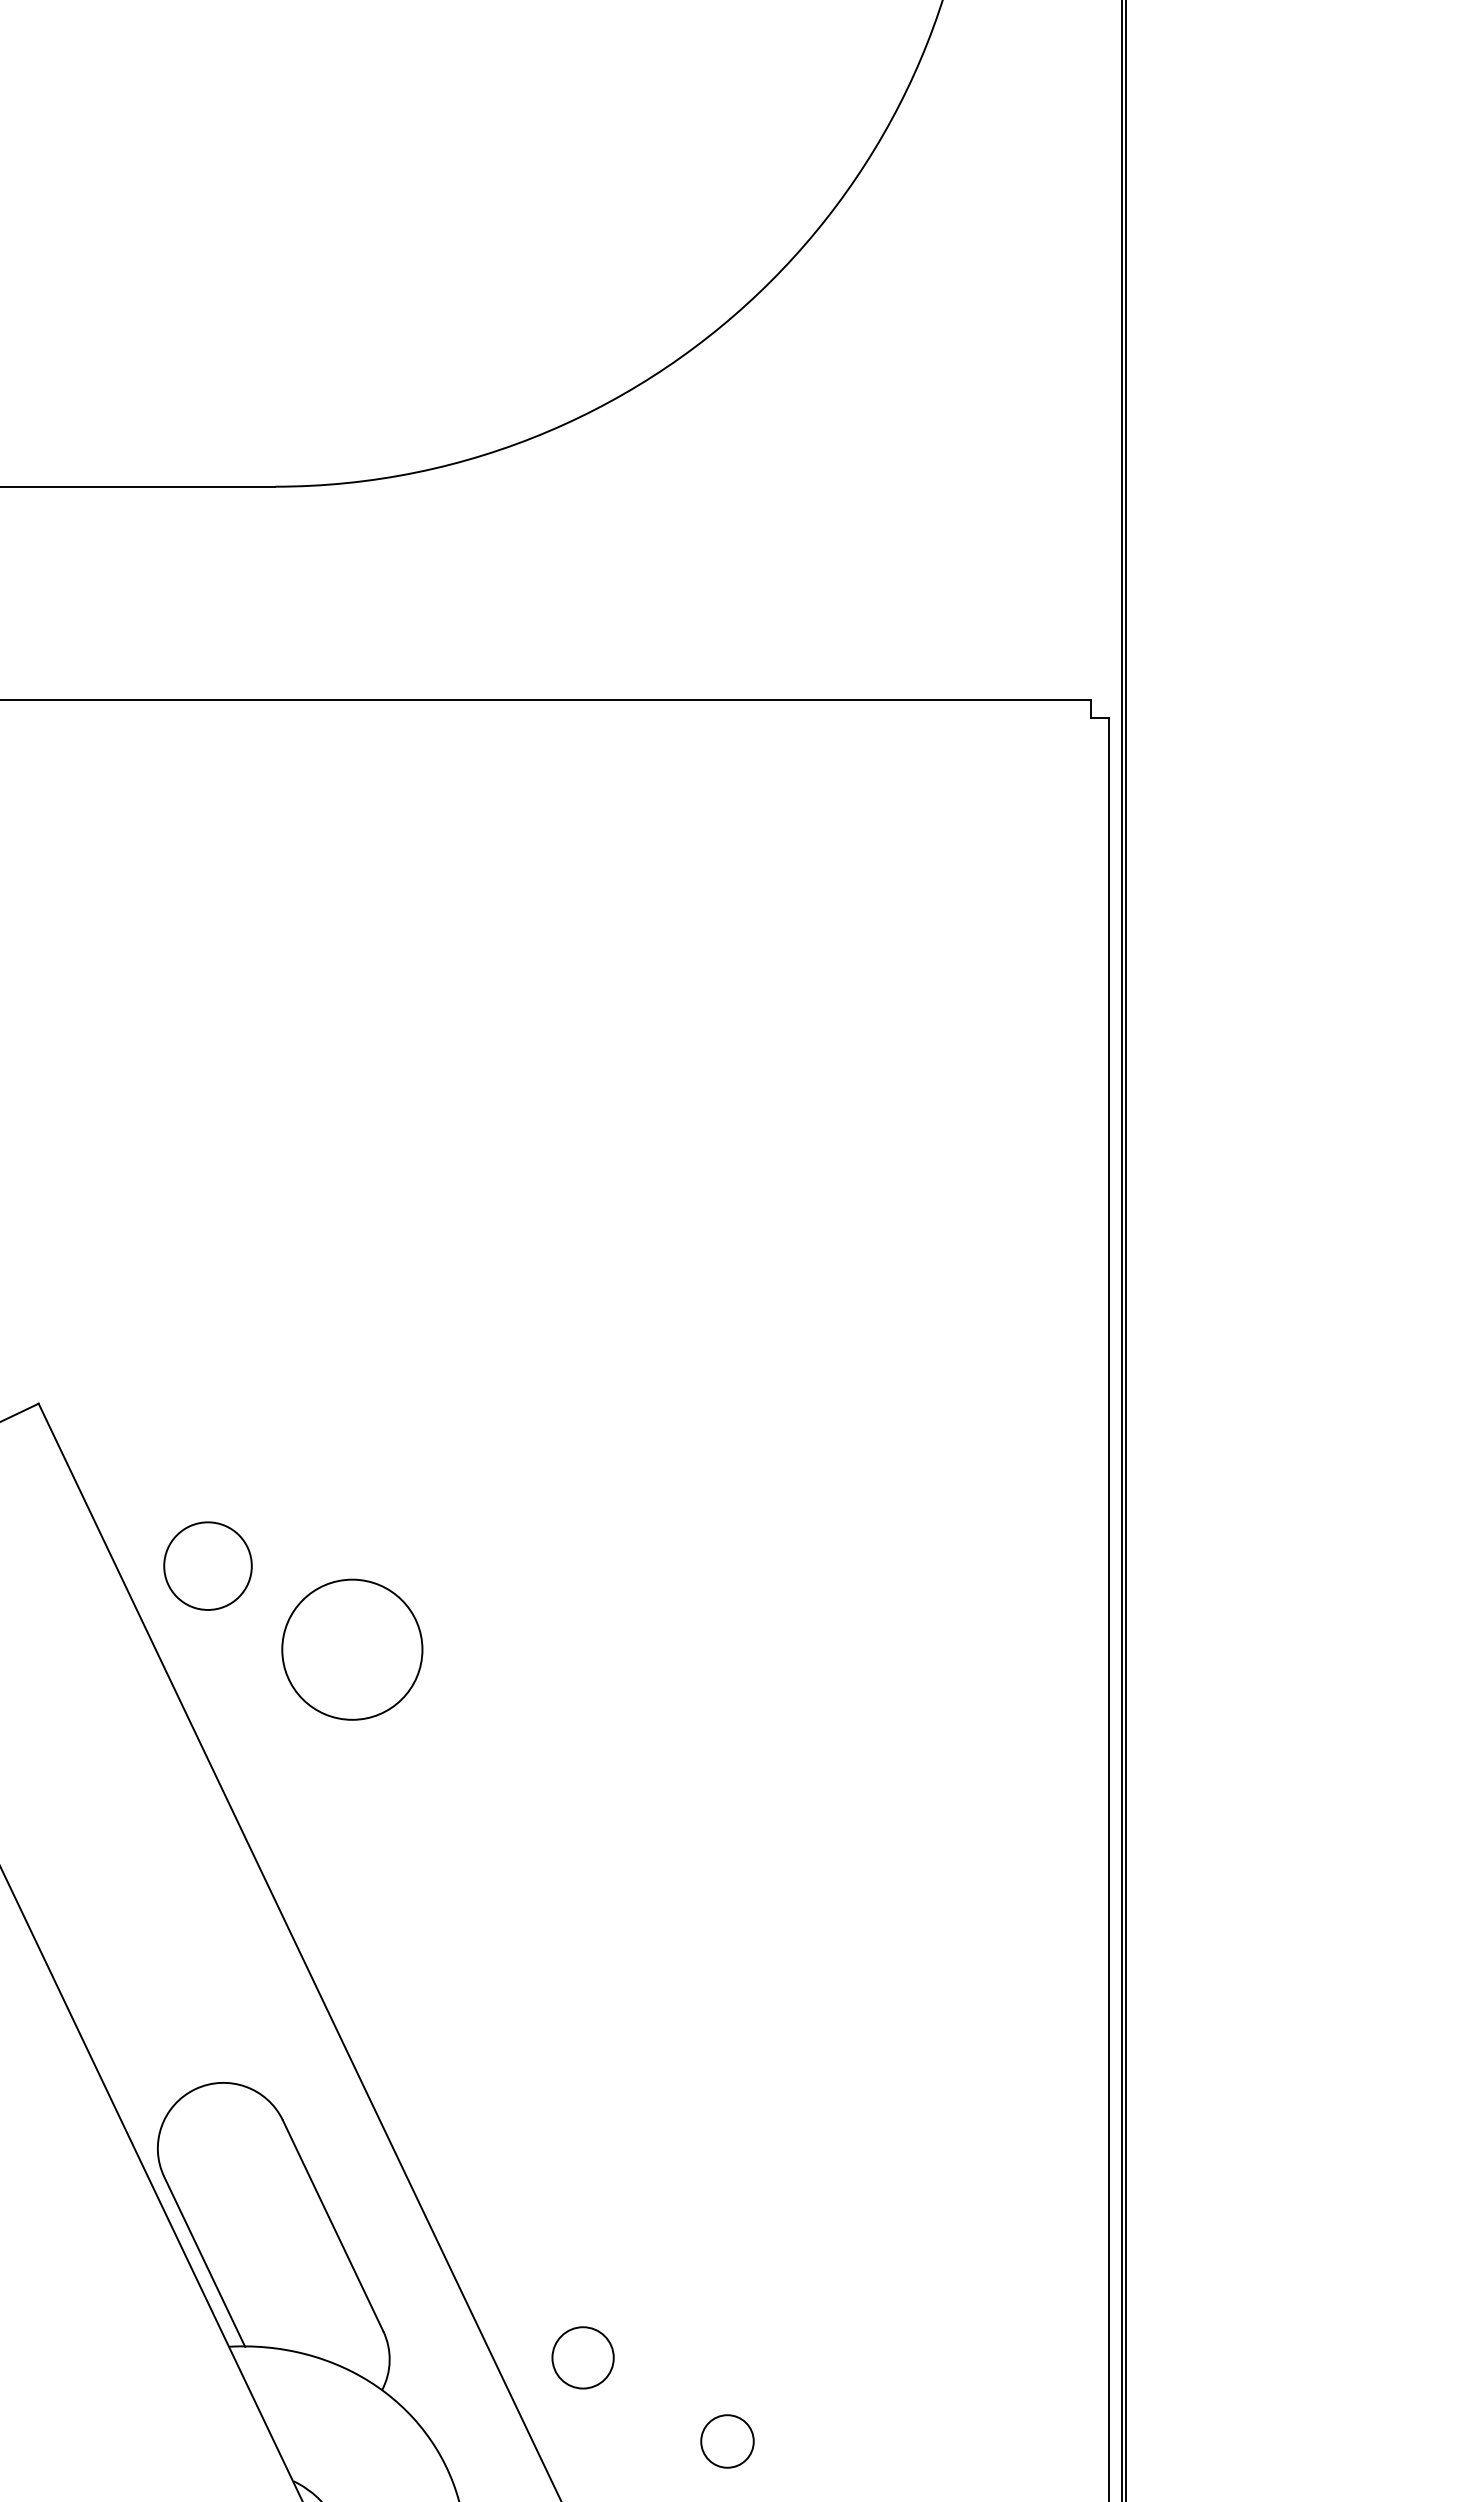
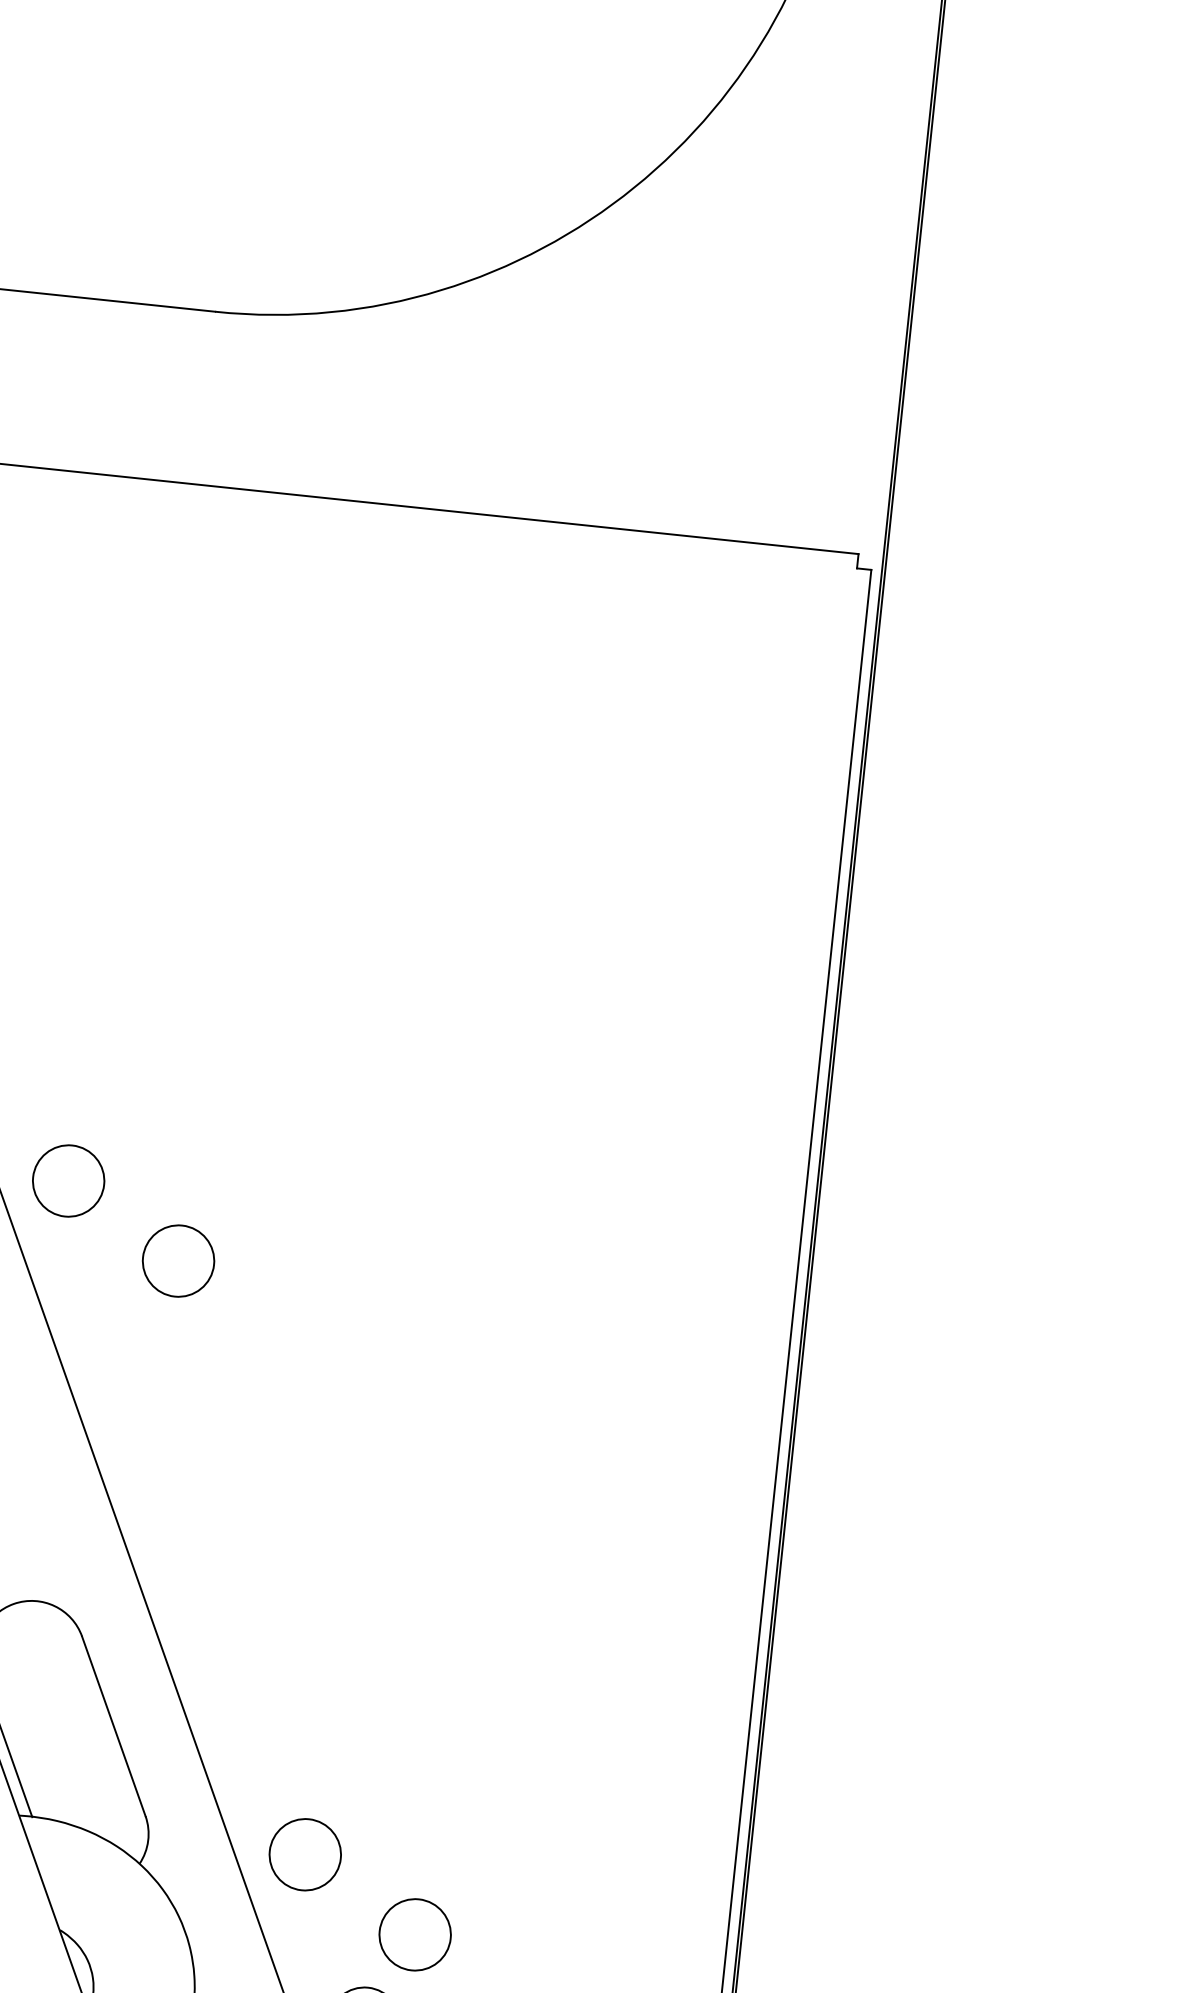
circle: (352, 1649) -> (178, 1260), size x0.62
circle: (582, 2357) -> (304, 1854), size x1.43
circle: (727, 2441) -> (415, 1934), size x1.67

